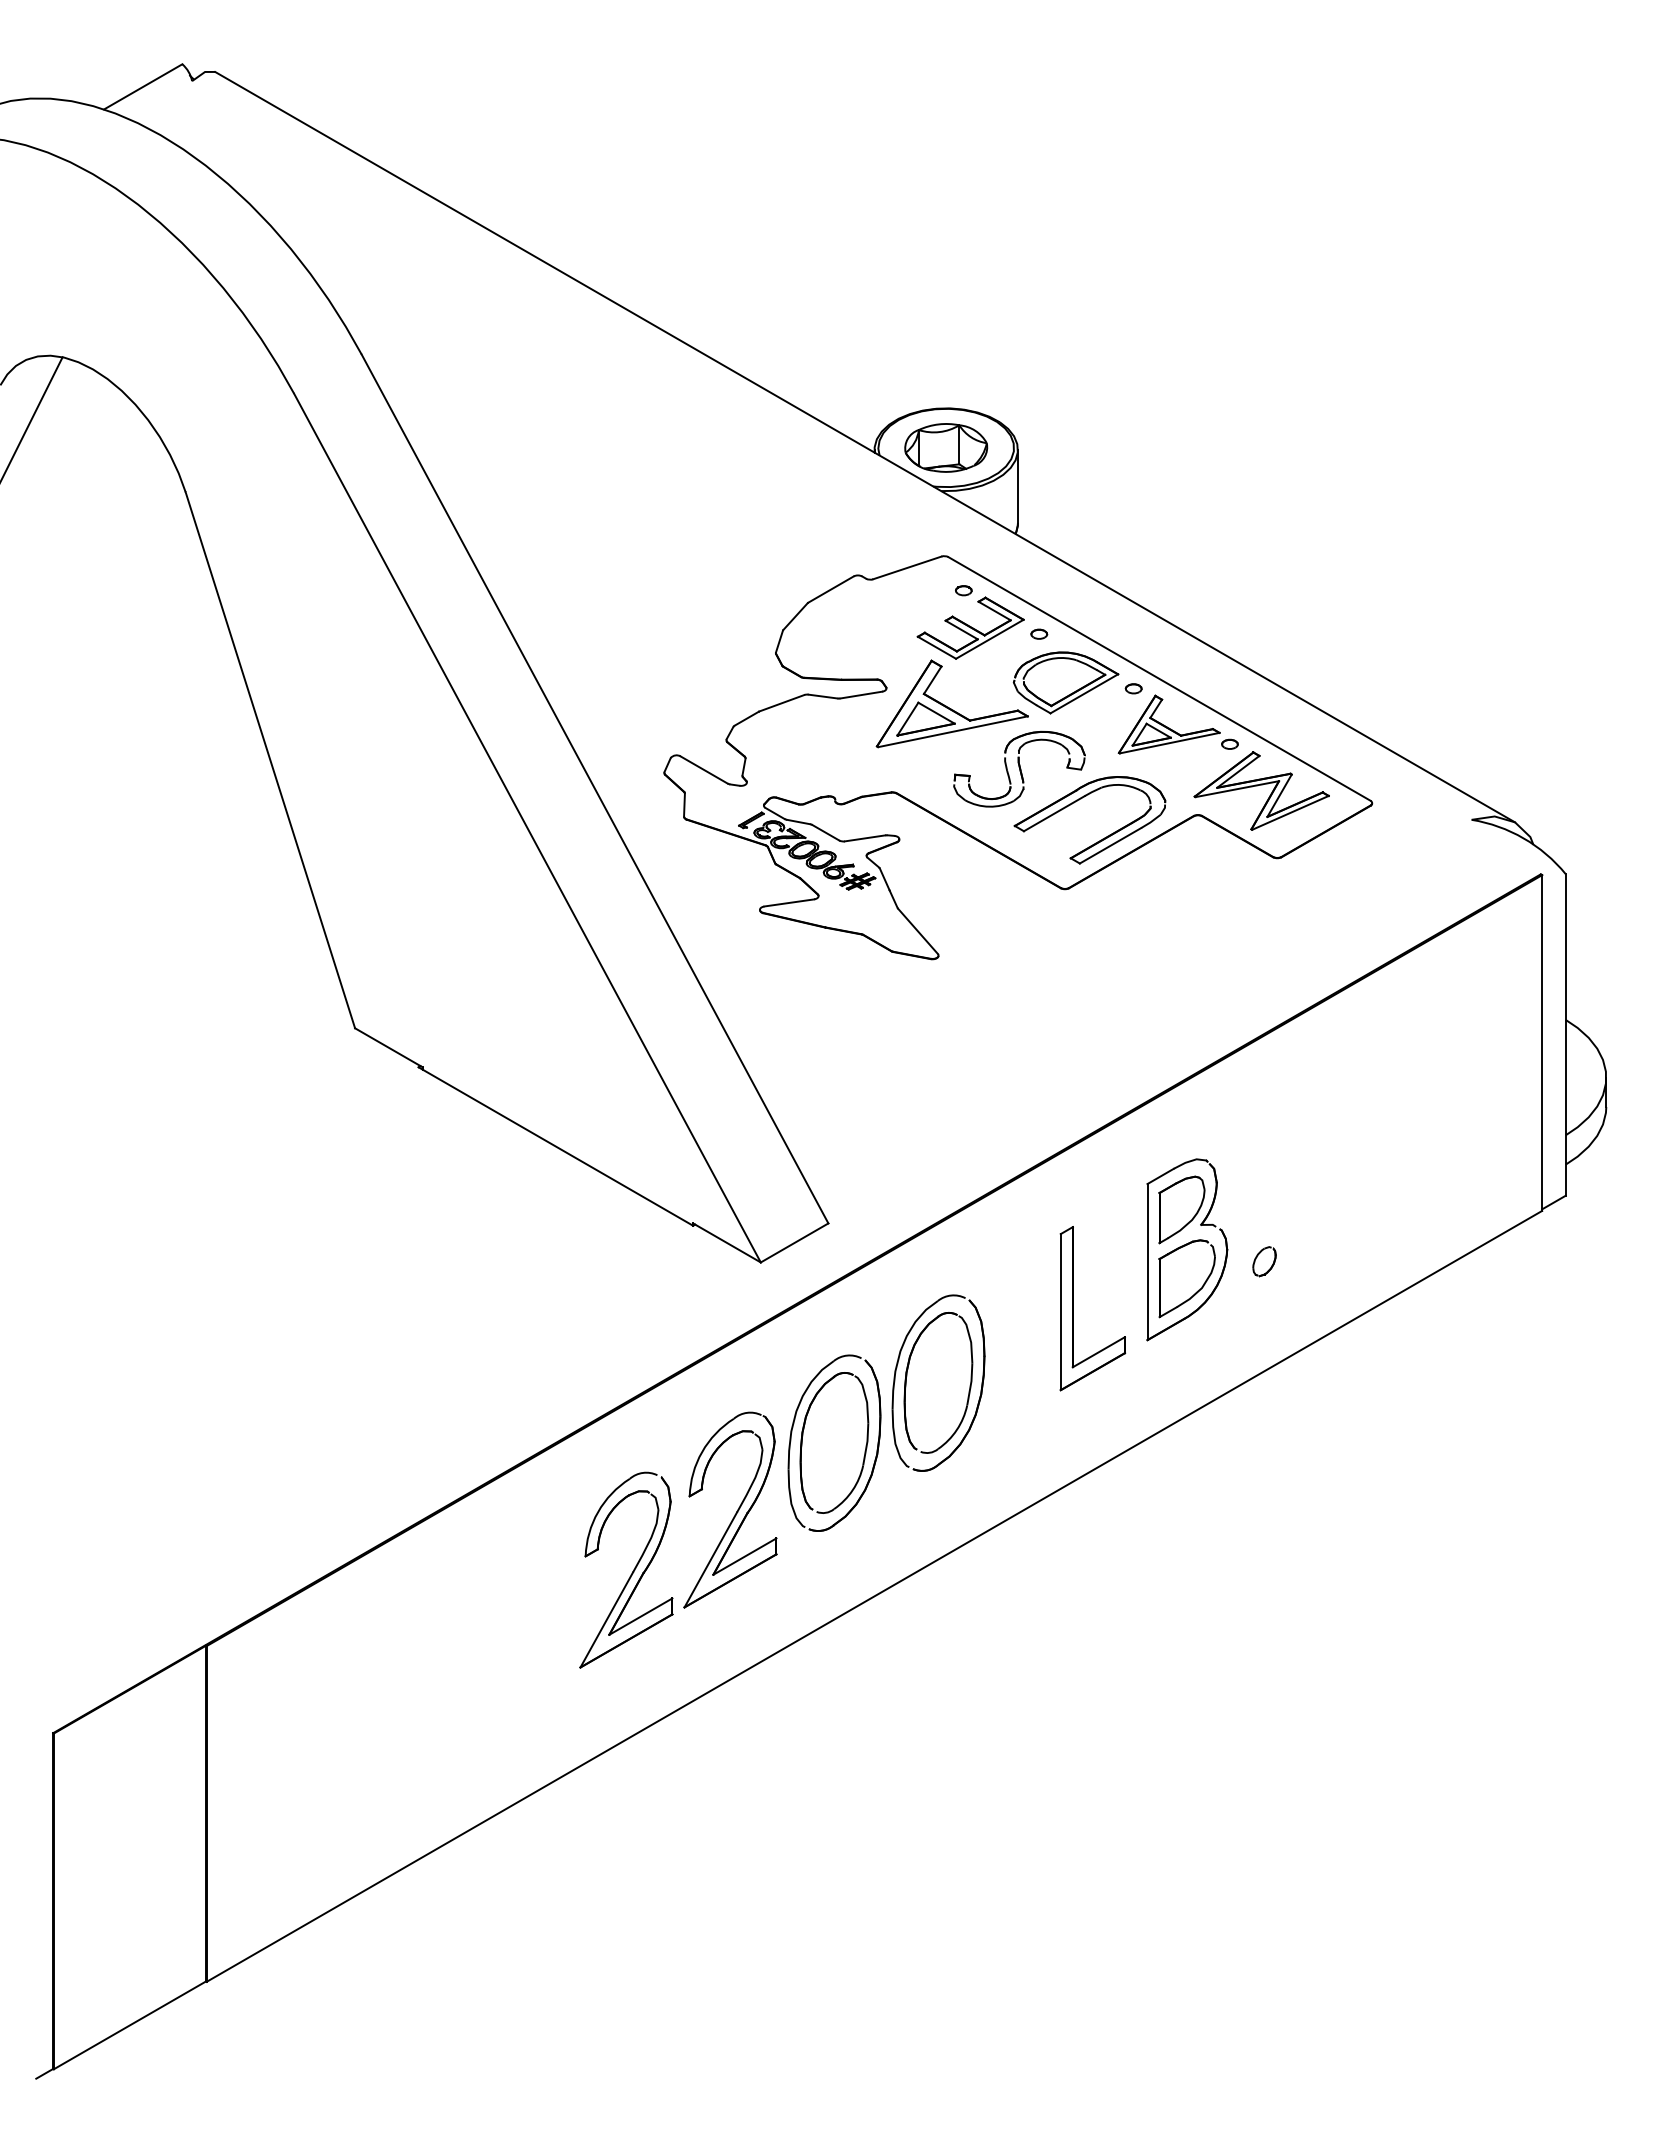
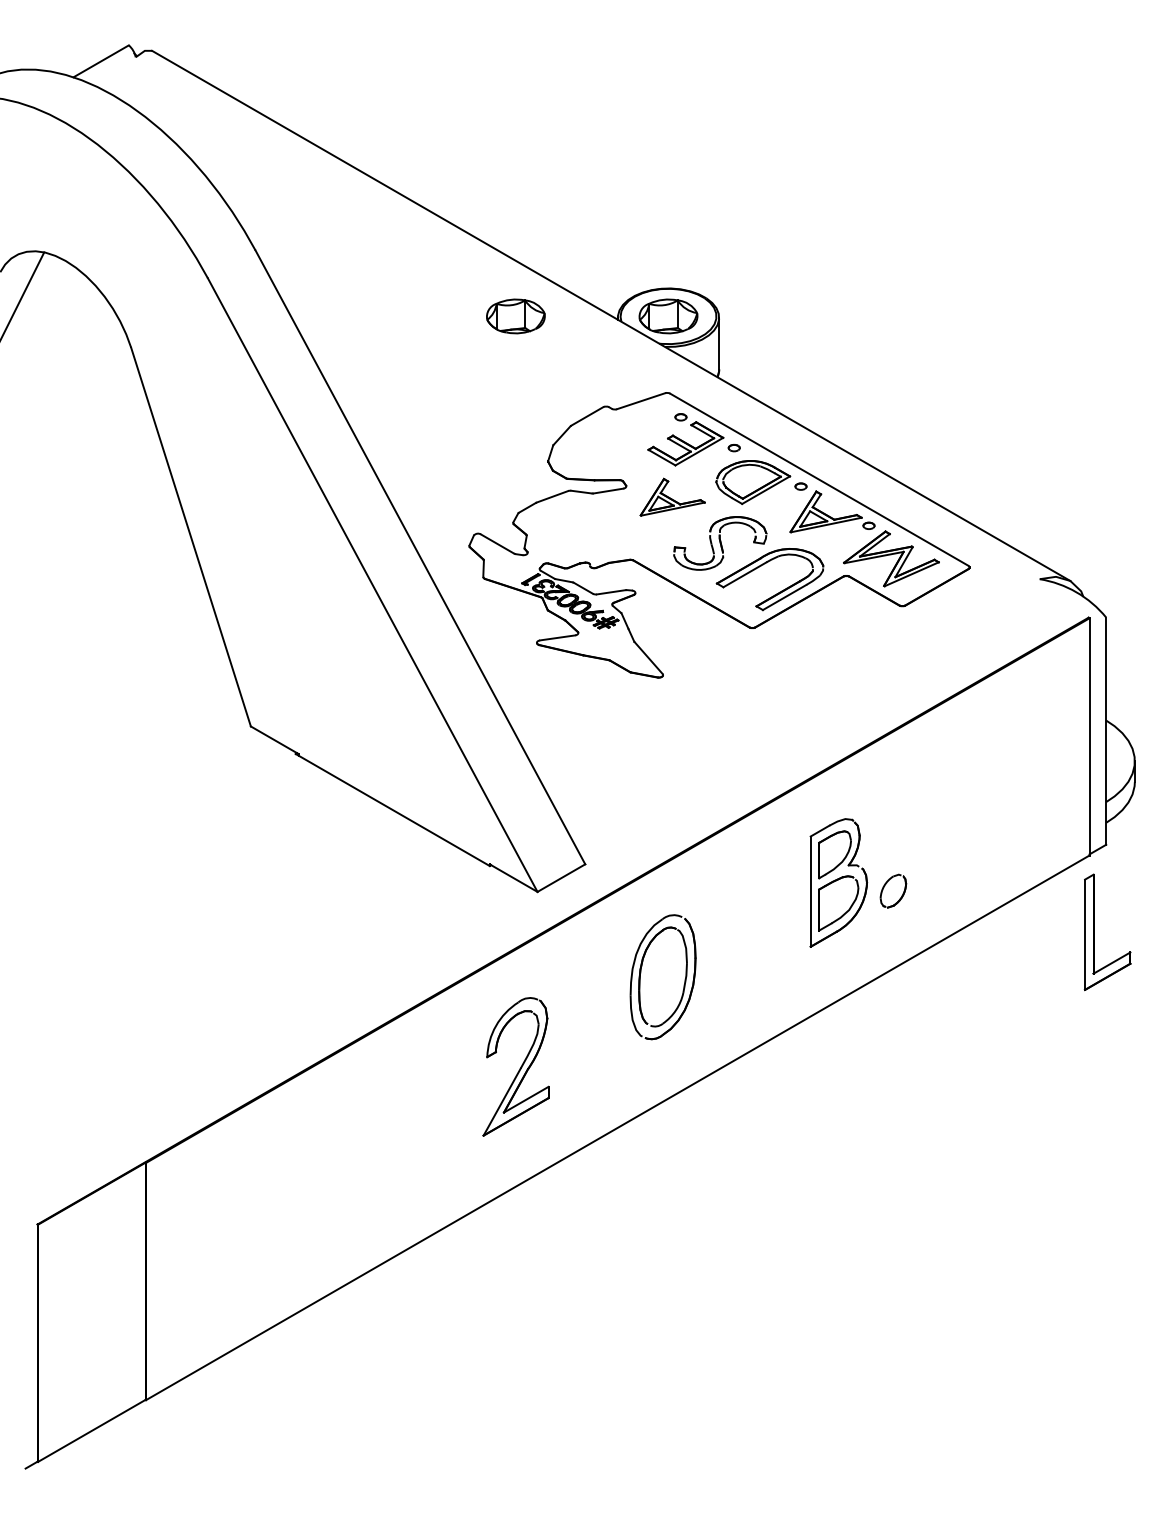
part: (730, 447) -> (516, 316), added
part: (951, 703) -> (672, 497), size x0.6
part: (1264, 1261) -> (893, 891), size x1.6
part: (1073, 1308) -> (1094, 932), moved
part: (865, 1445) -> (611, 1021), removed
part: (626, 1569) -> (442, 1108), removed

